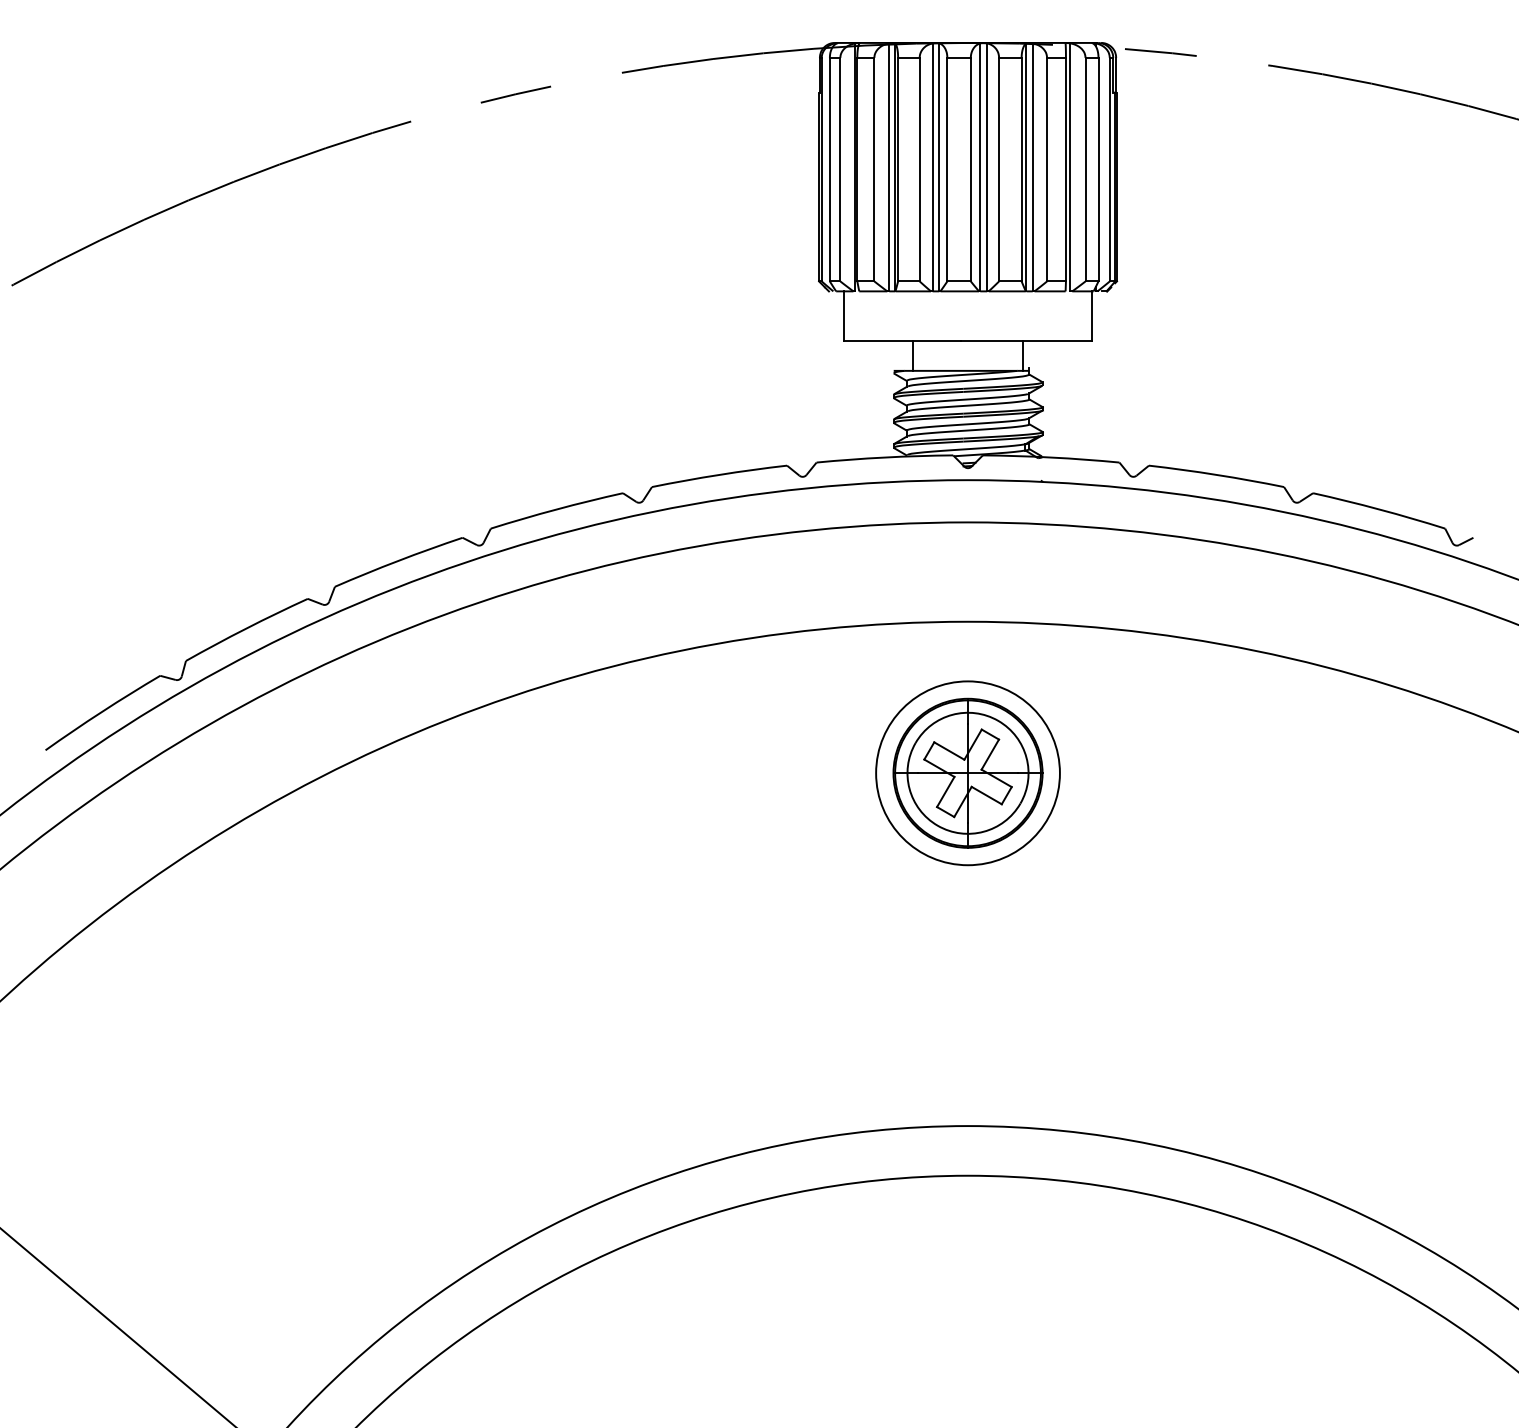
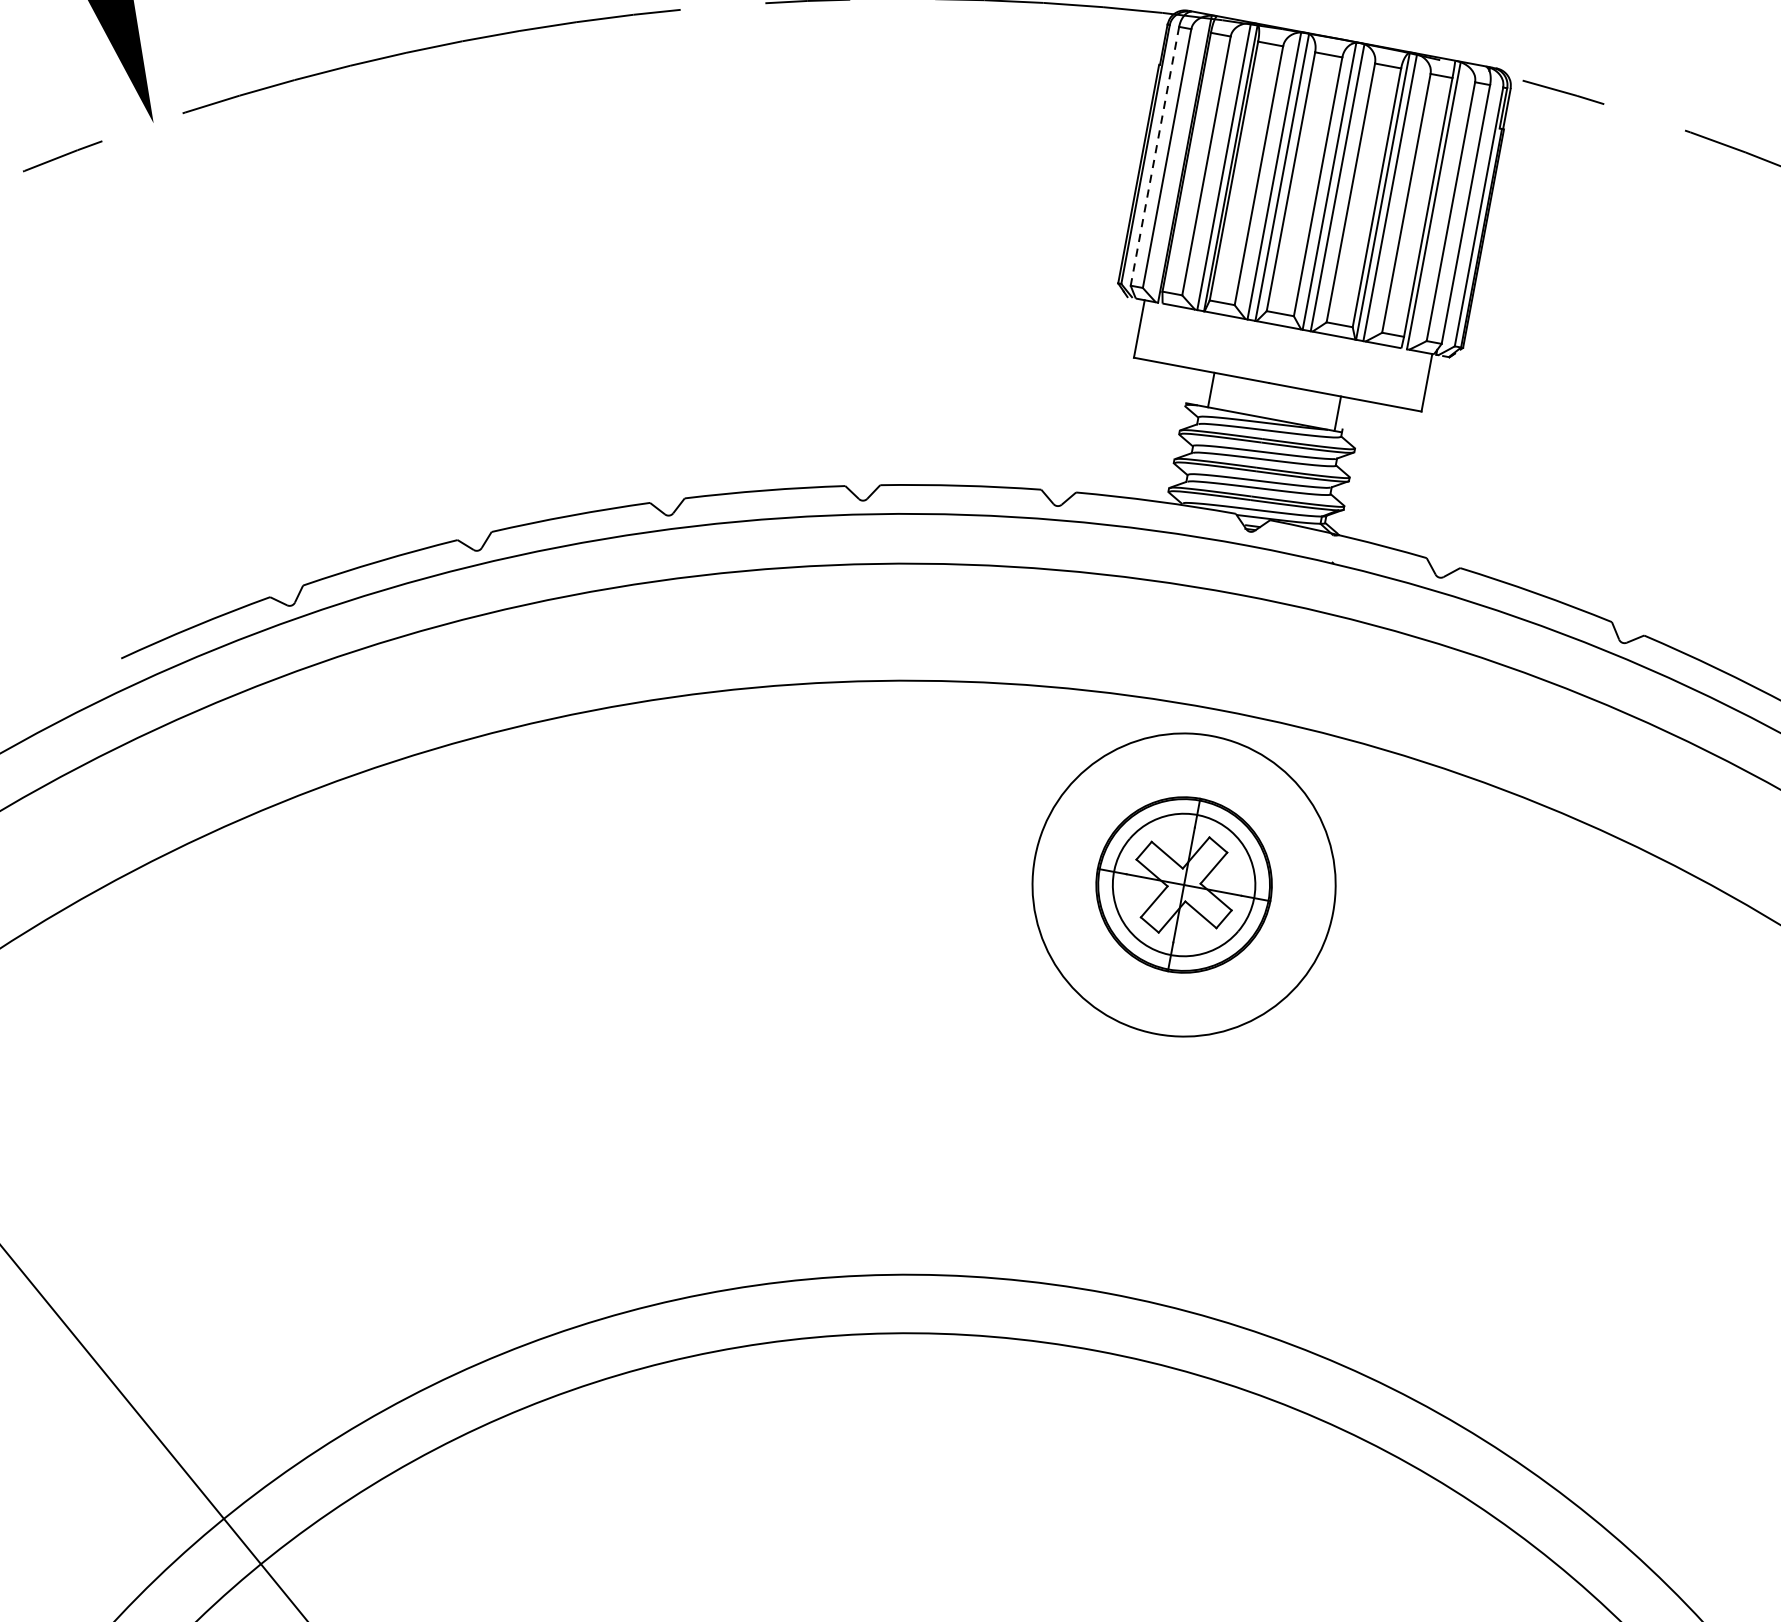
line: (829, 169) -> (1154, 156), solid -> dashed
circle: (967, 773) -> (1183, 885), size x1.4

